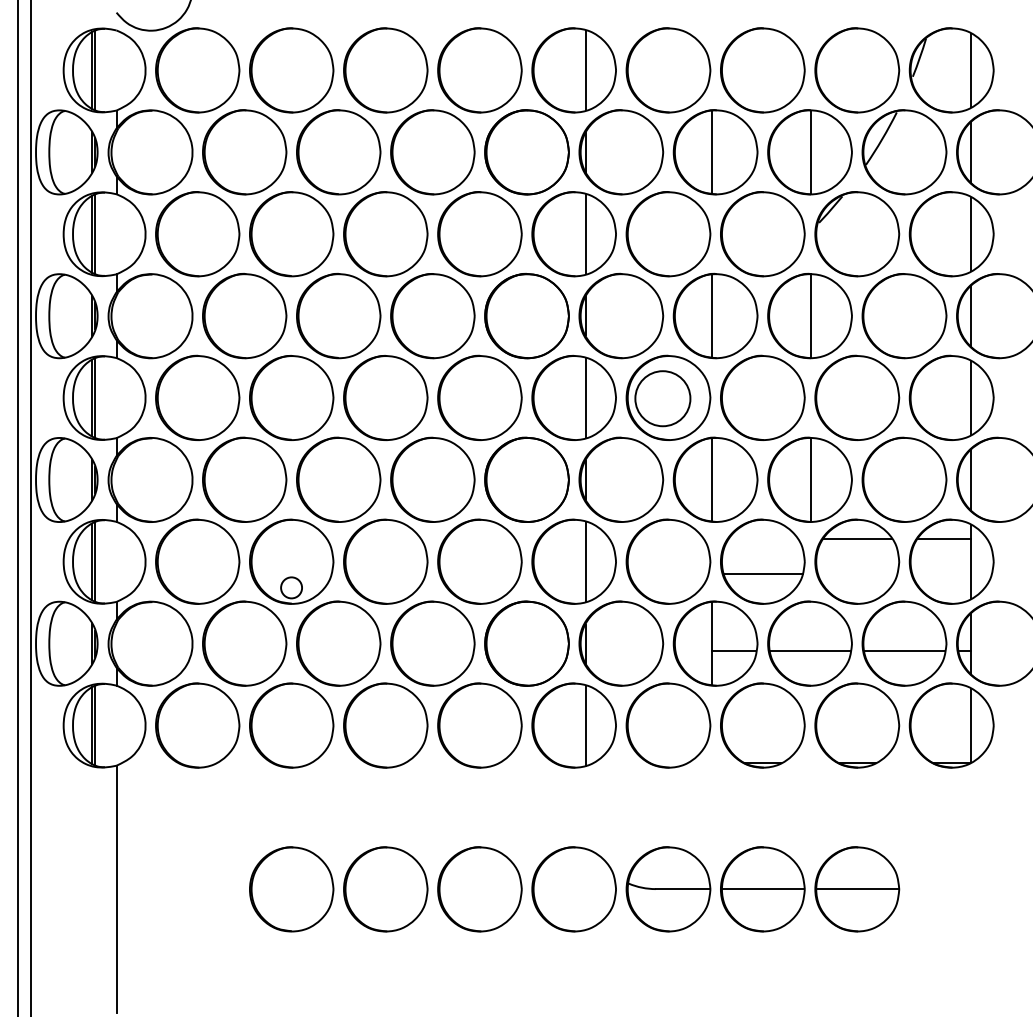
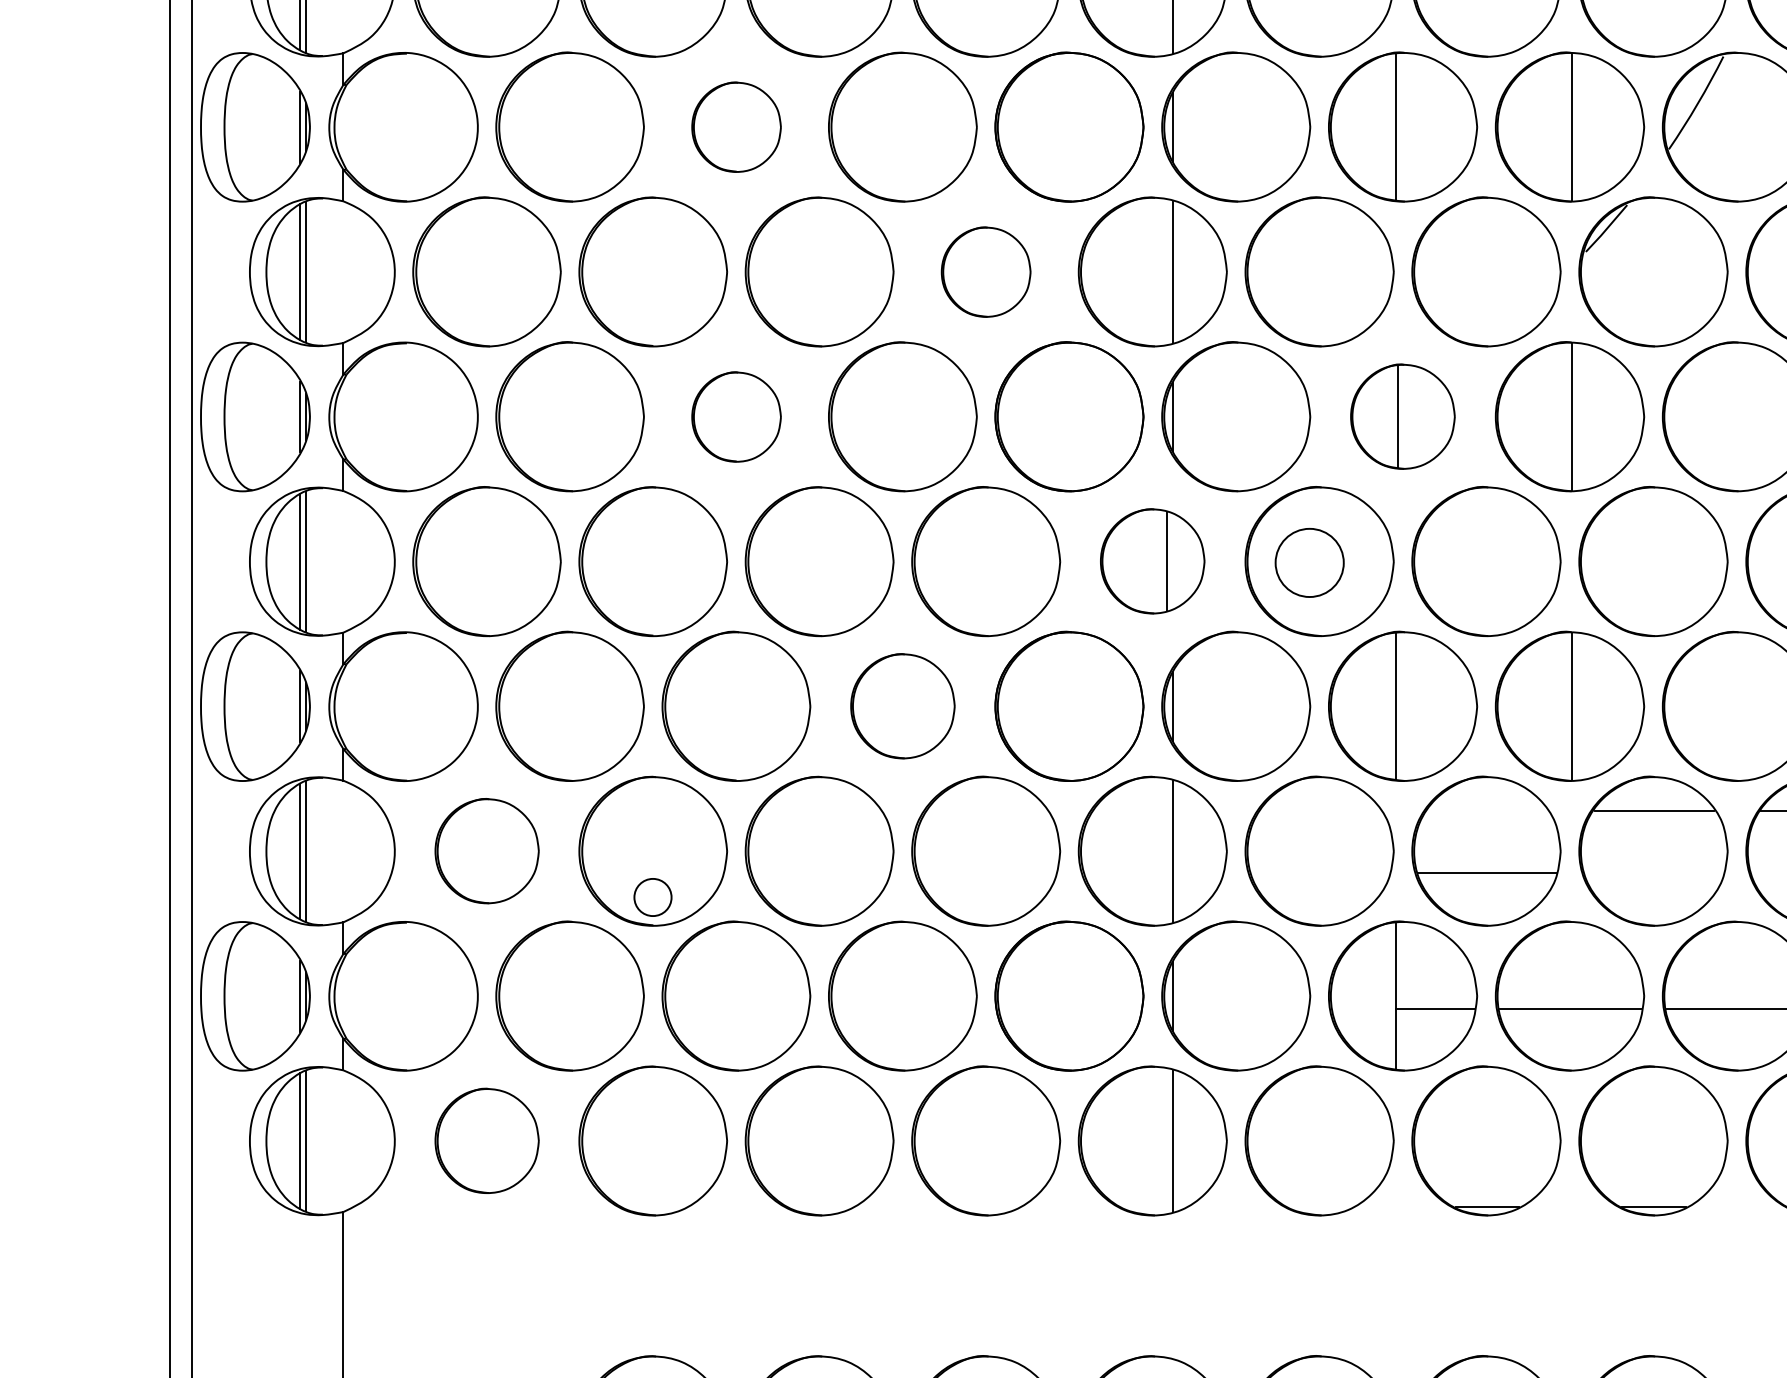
part: (338, 152) -> (735, 127), size x0.6
part: (479, 234) -> (985, 272), size x0.6
part: (715, 315) -> (1402, 415), size x0.7
part: (338, 316) -> (735, 417), size x0.6
part: (573, 397) -> (1151, 560), size x0.7
circle: (662, 398) -> (1308, 562), size x0.7
part: (432, 479) -> (902, 705), size x0.7
part: (197, 561) -> (486, 850), size x0.7
part: (197, 725) -> (486, 1140), size x0.7

